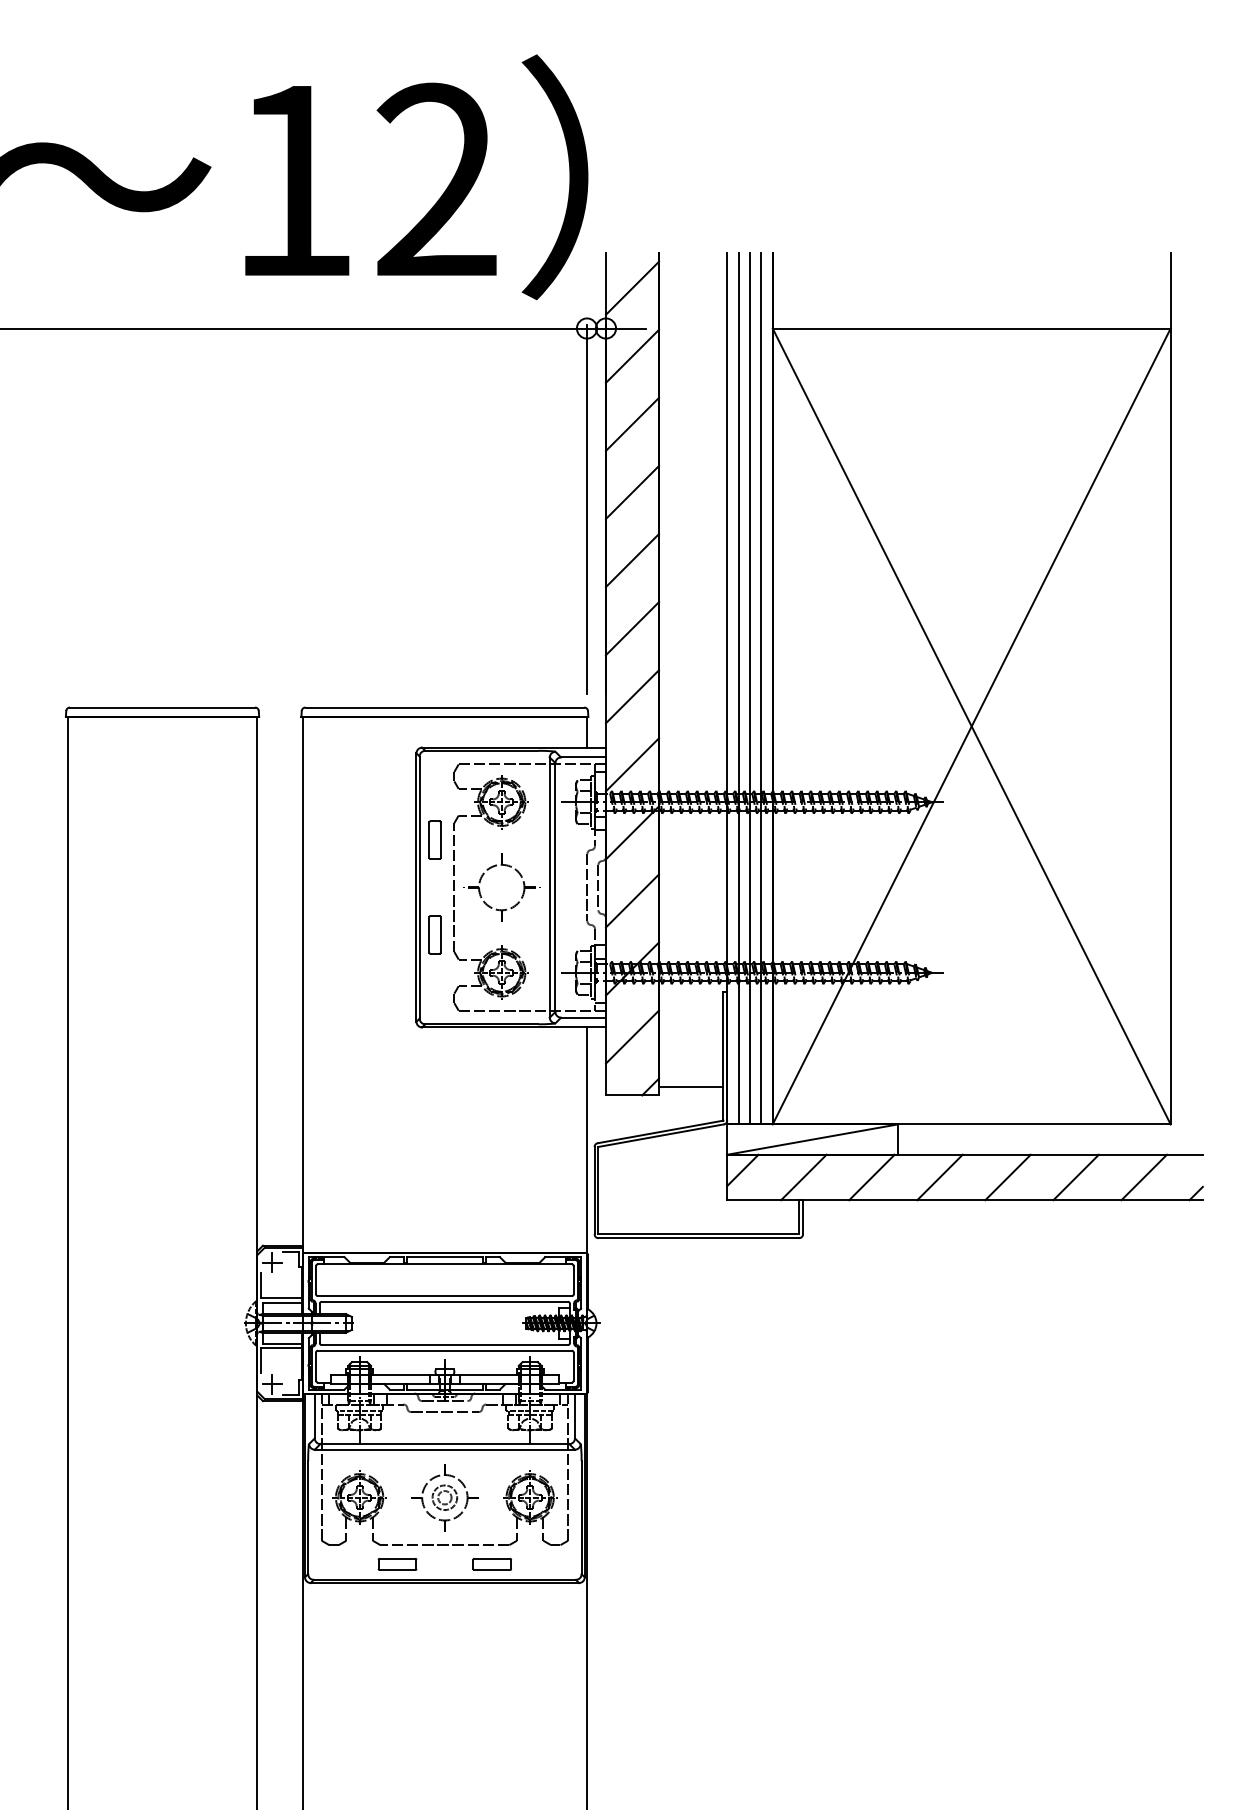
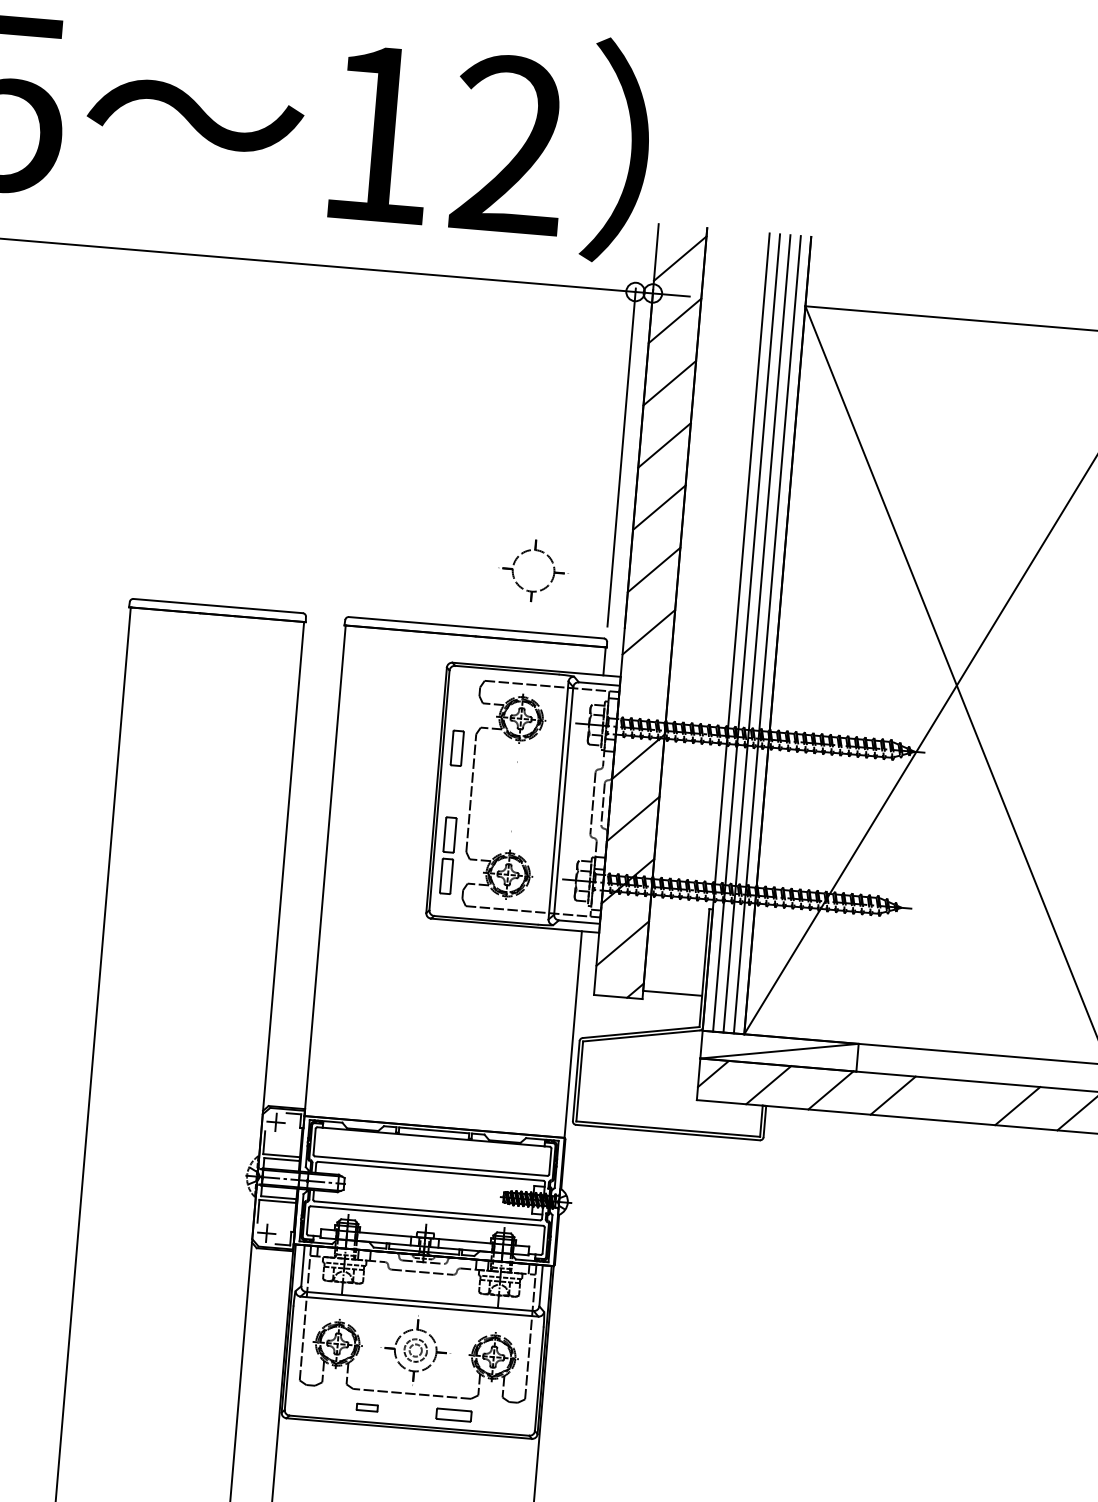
line: (632, 764) -> (643, 694), removed
part: (481, 880) -> (515, 562), moved
part: (434, 979) -> (446, 875), added
line: (1007, 1177) -> (954, 1100), removed
part: (397, 1563) -> (367, 1407), size x0.6

